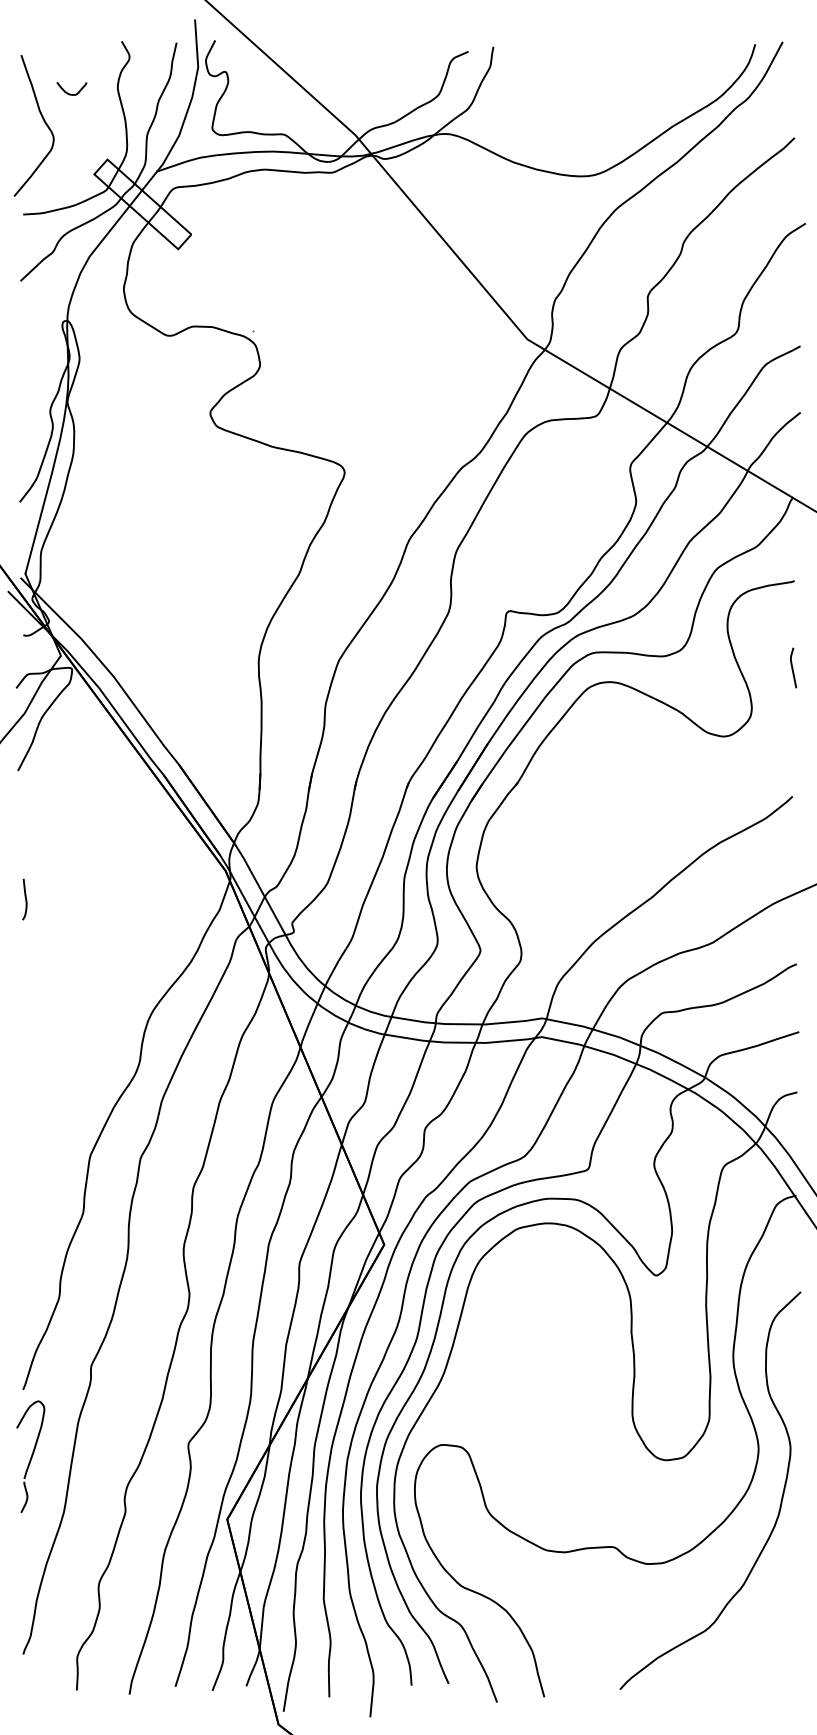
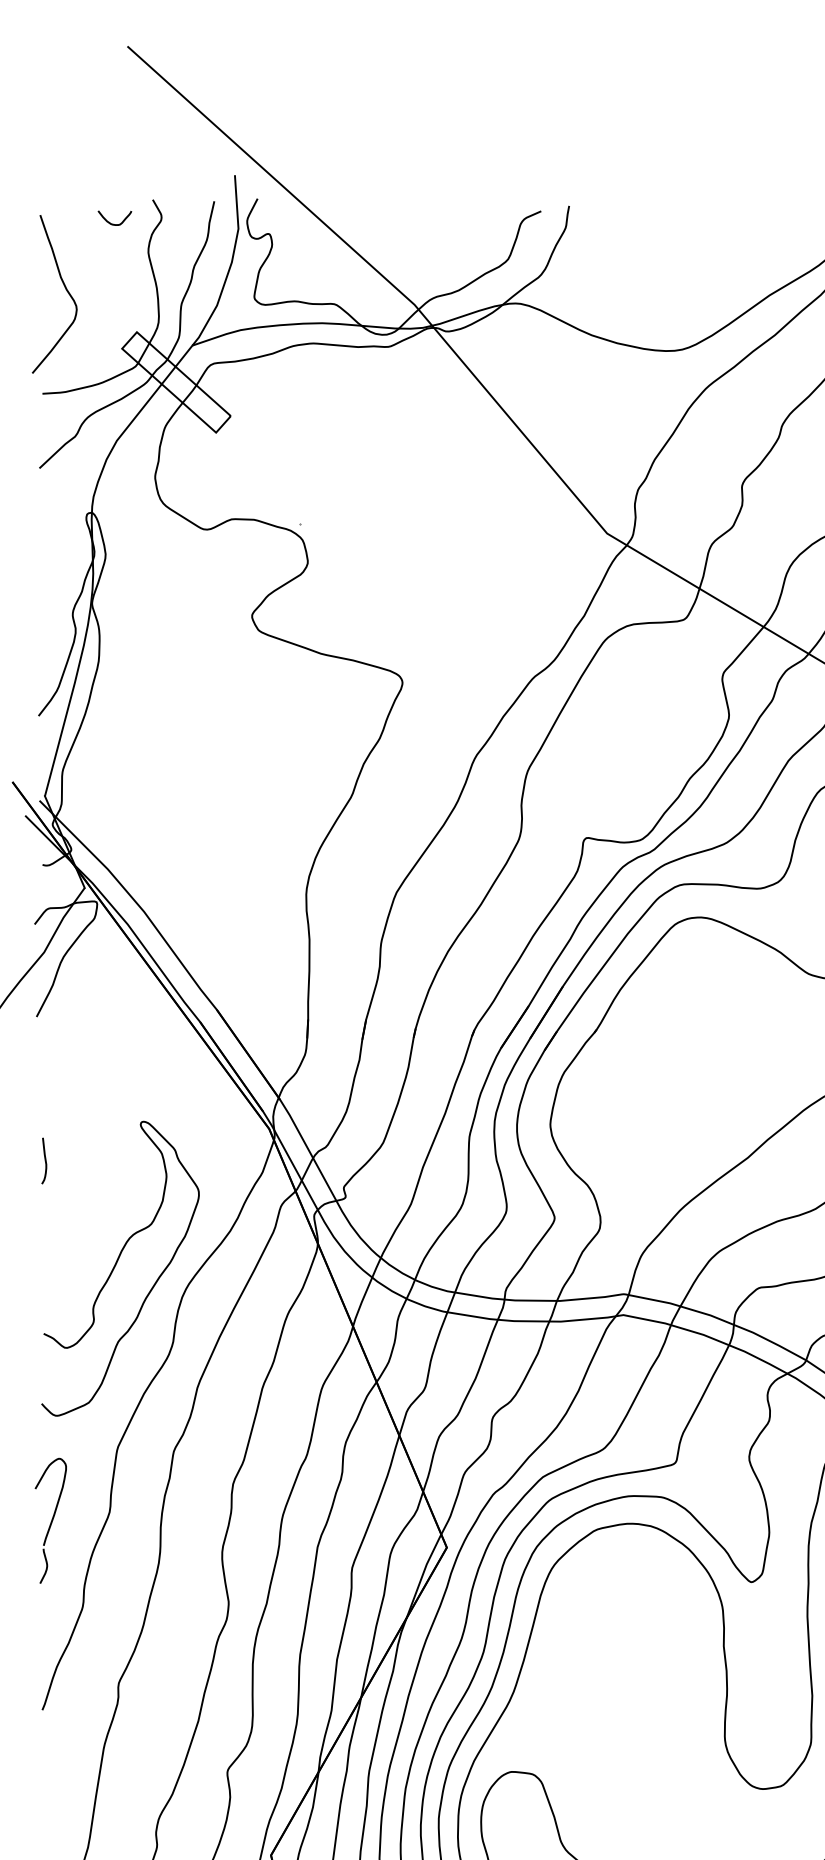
curve: (68, 92) -> (111, 222), moved
curve: (88, 994) -> (115, 1267), added
part: (30, 1456) -> (50, 1520), moved

